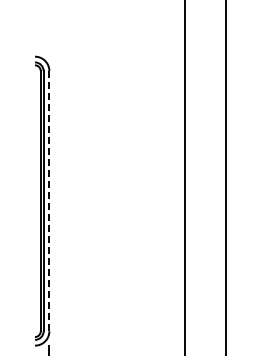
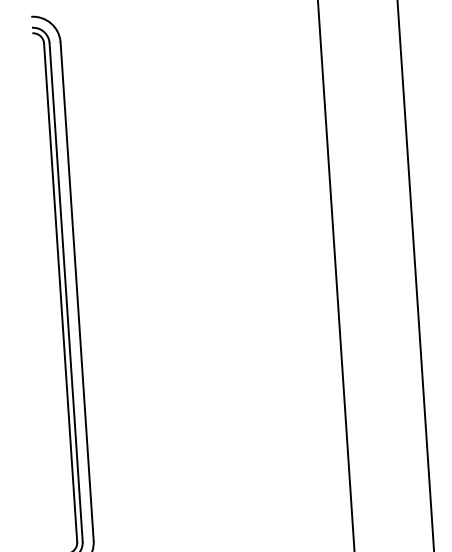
line: (49, 201) -> (77, 292), dashed -> solid

